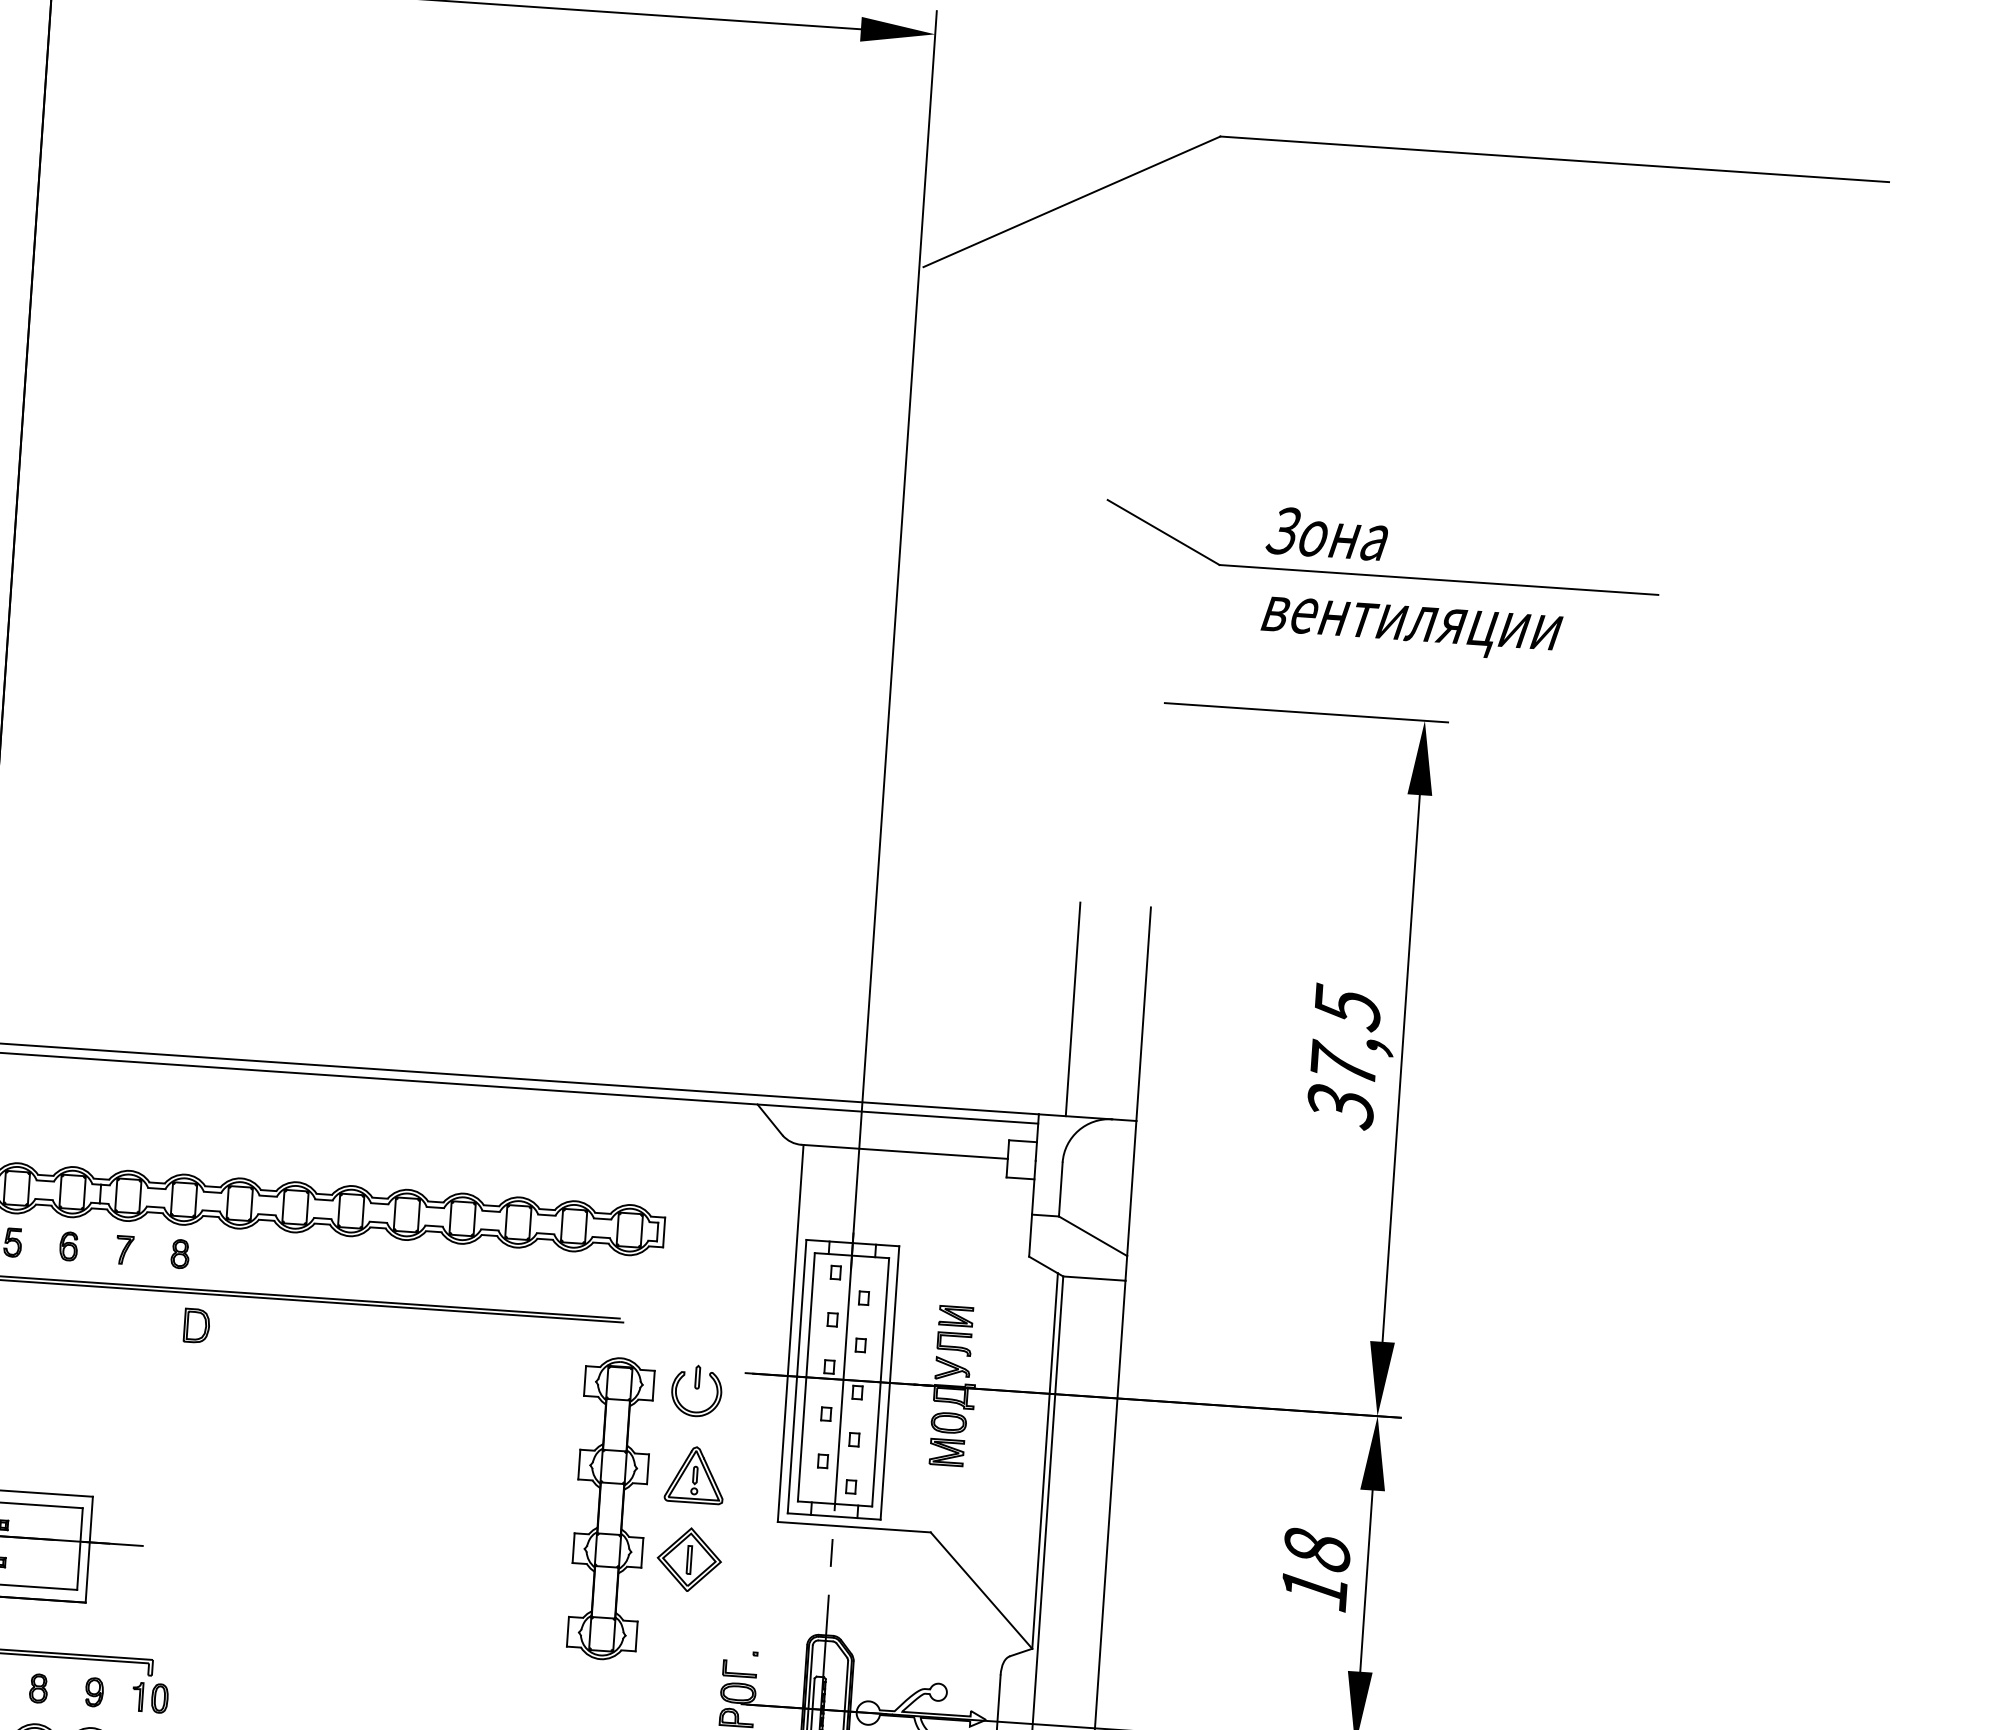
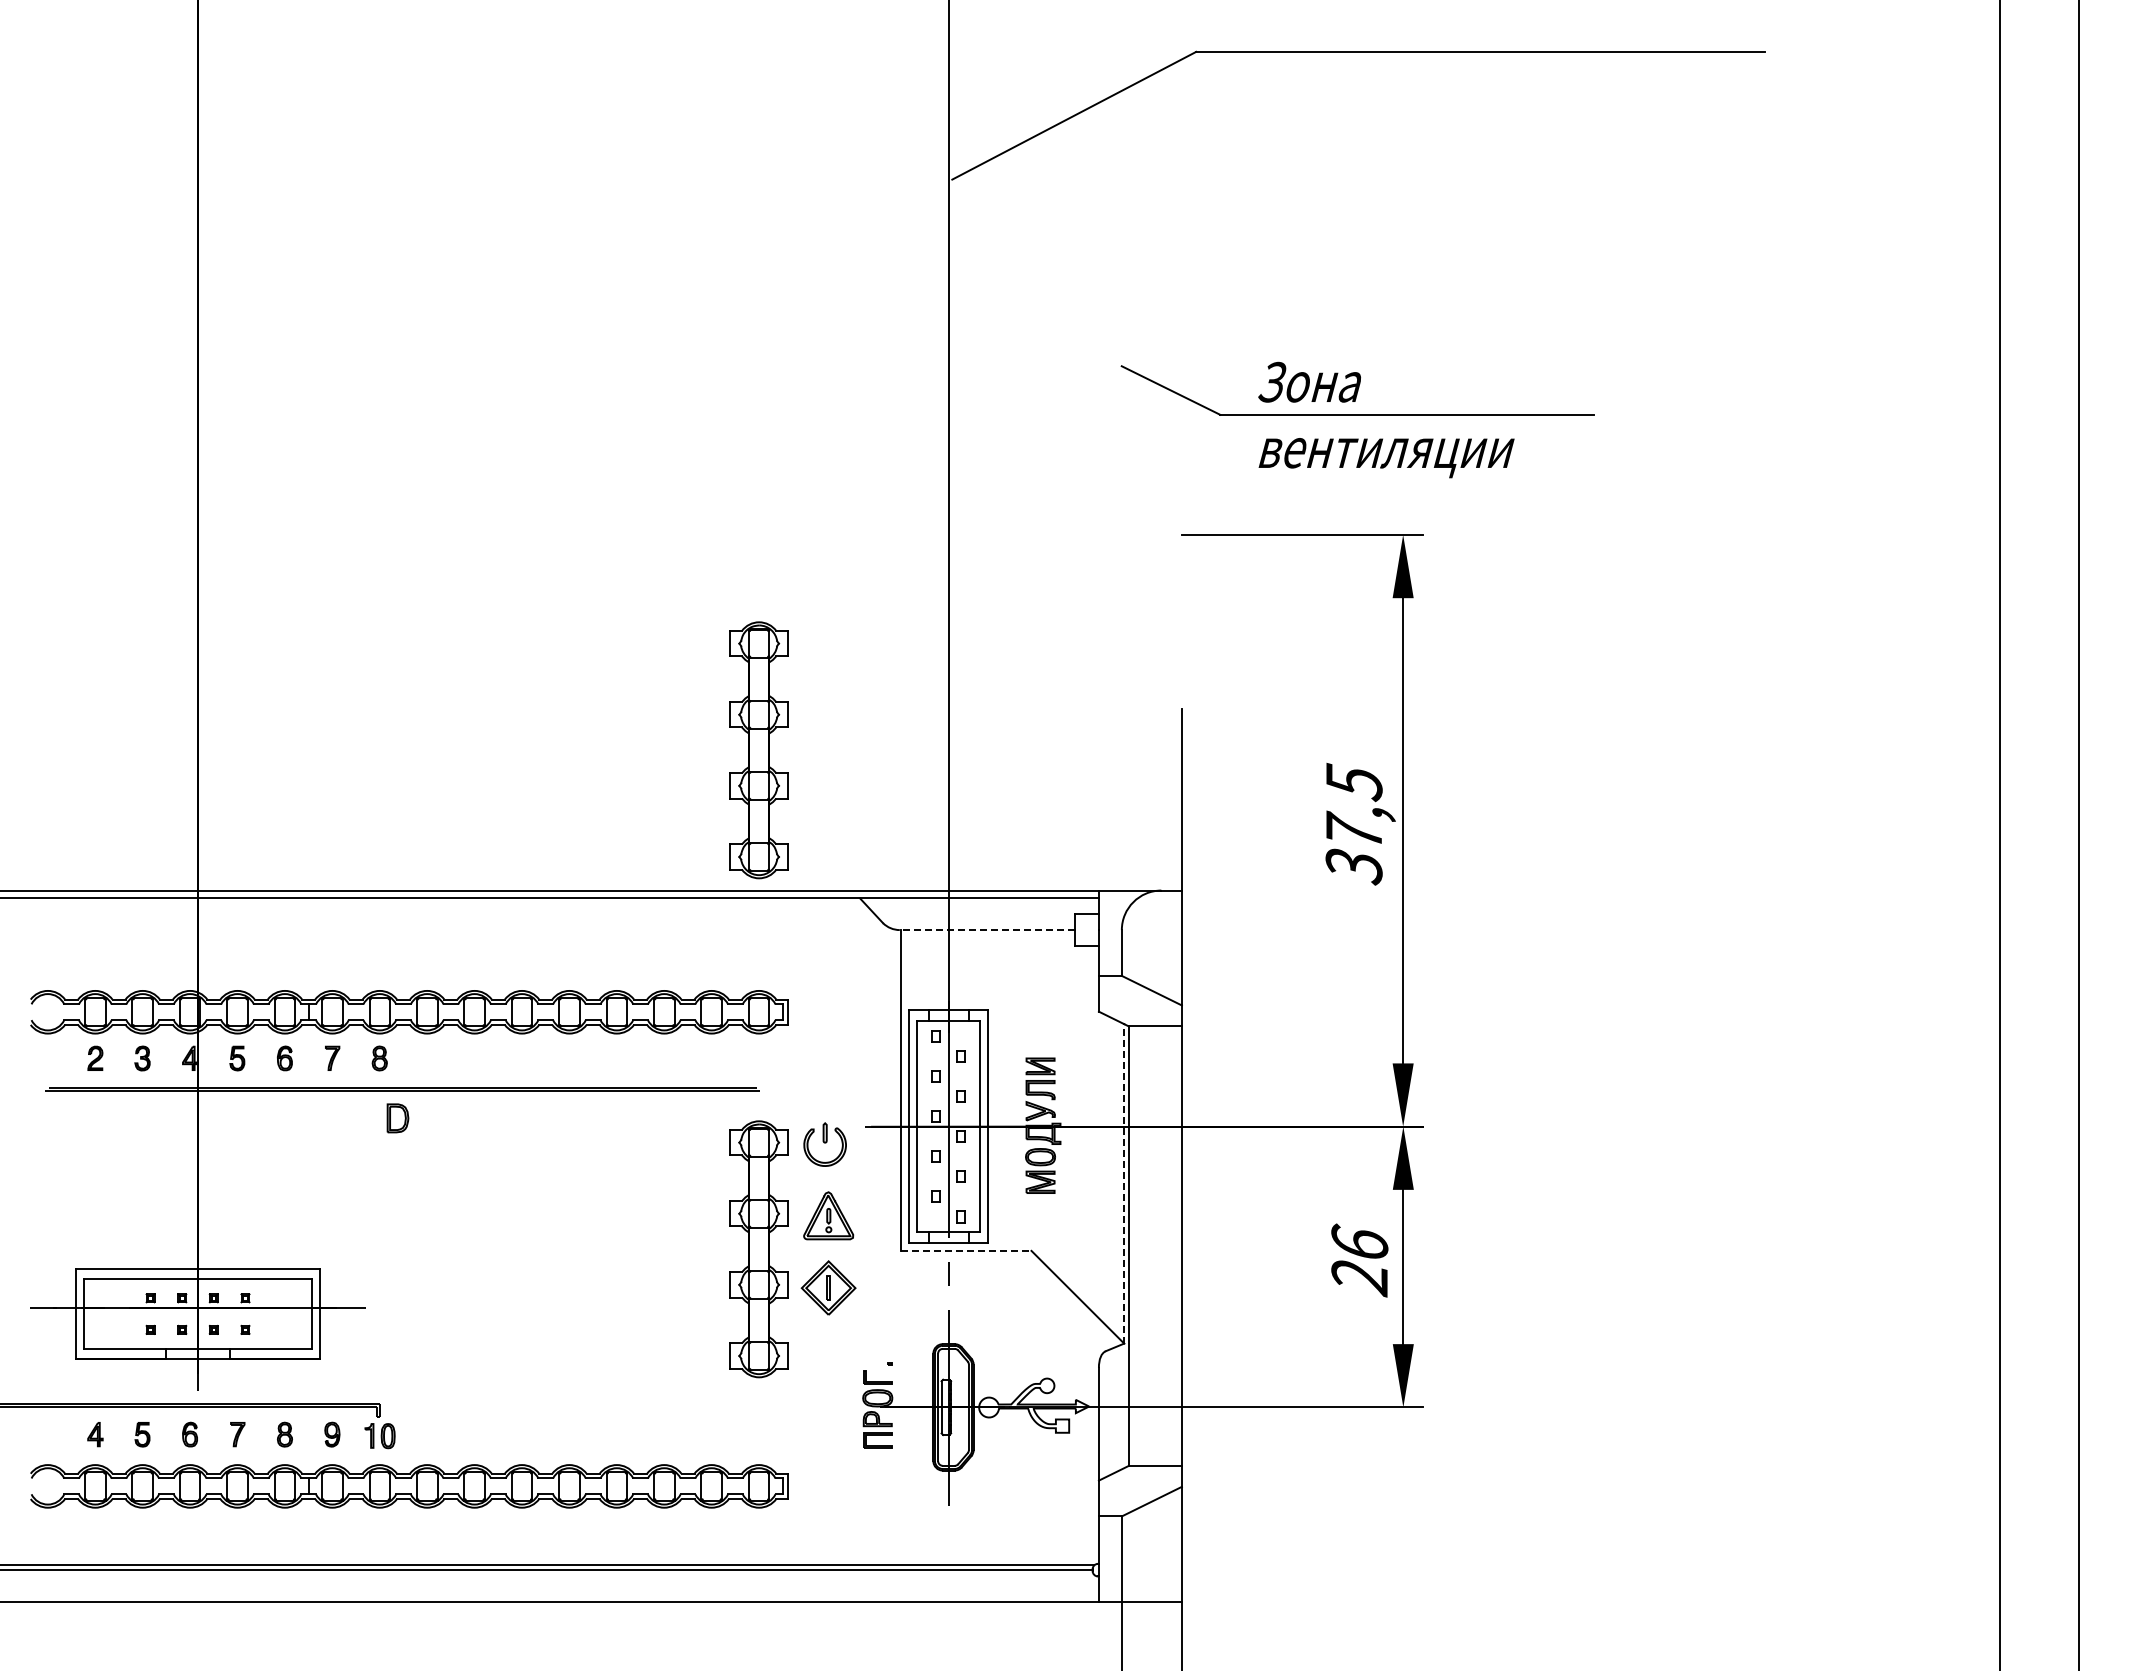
part: (650, 922) -> (758, 750), added
line: (1072, 1009) -> (1121, 799), removed
line: (904, 1152) -> (987, 930), solid -> dashed
line: (1045, 1460) -> (1124, 1183), solid -> dashed
line: (854, 1526) -> (966, 1250), solid -> dashed
text: (1315, 1569) -> (1359, 1260), 18 -> 26

